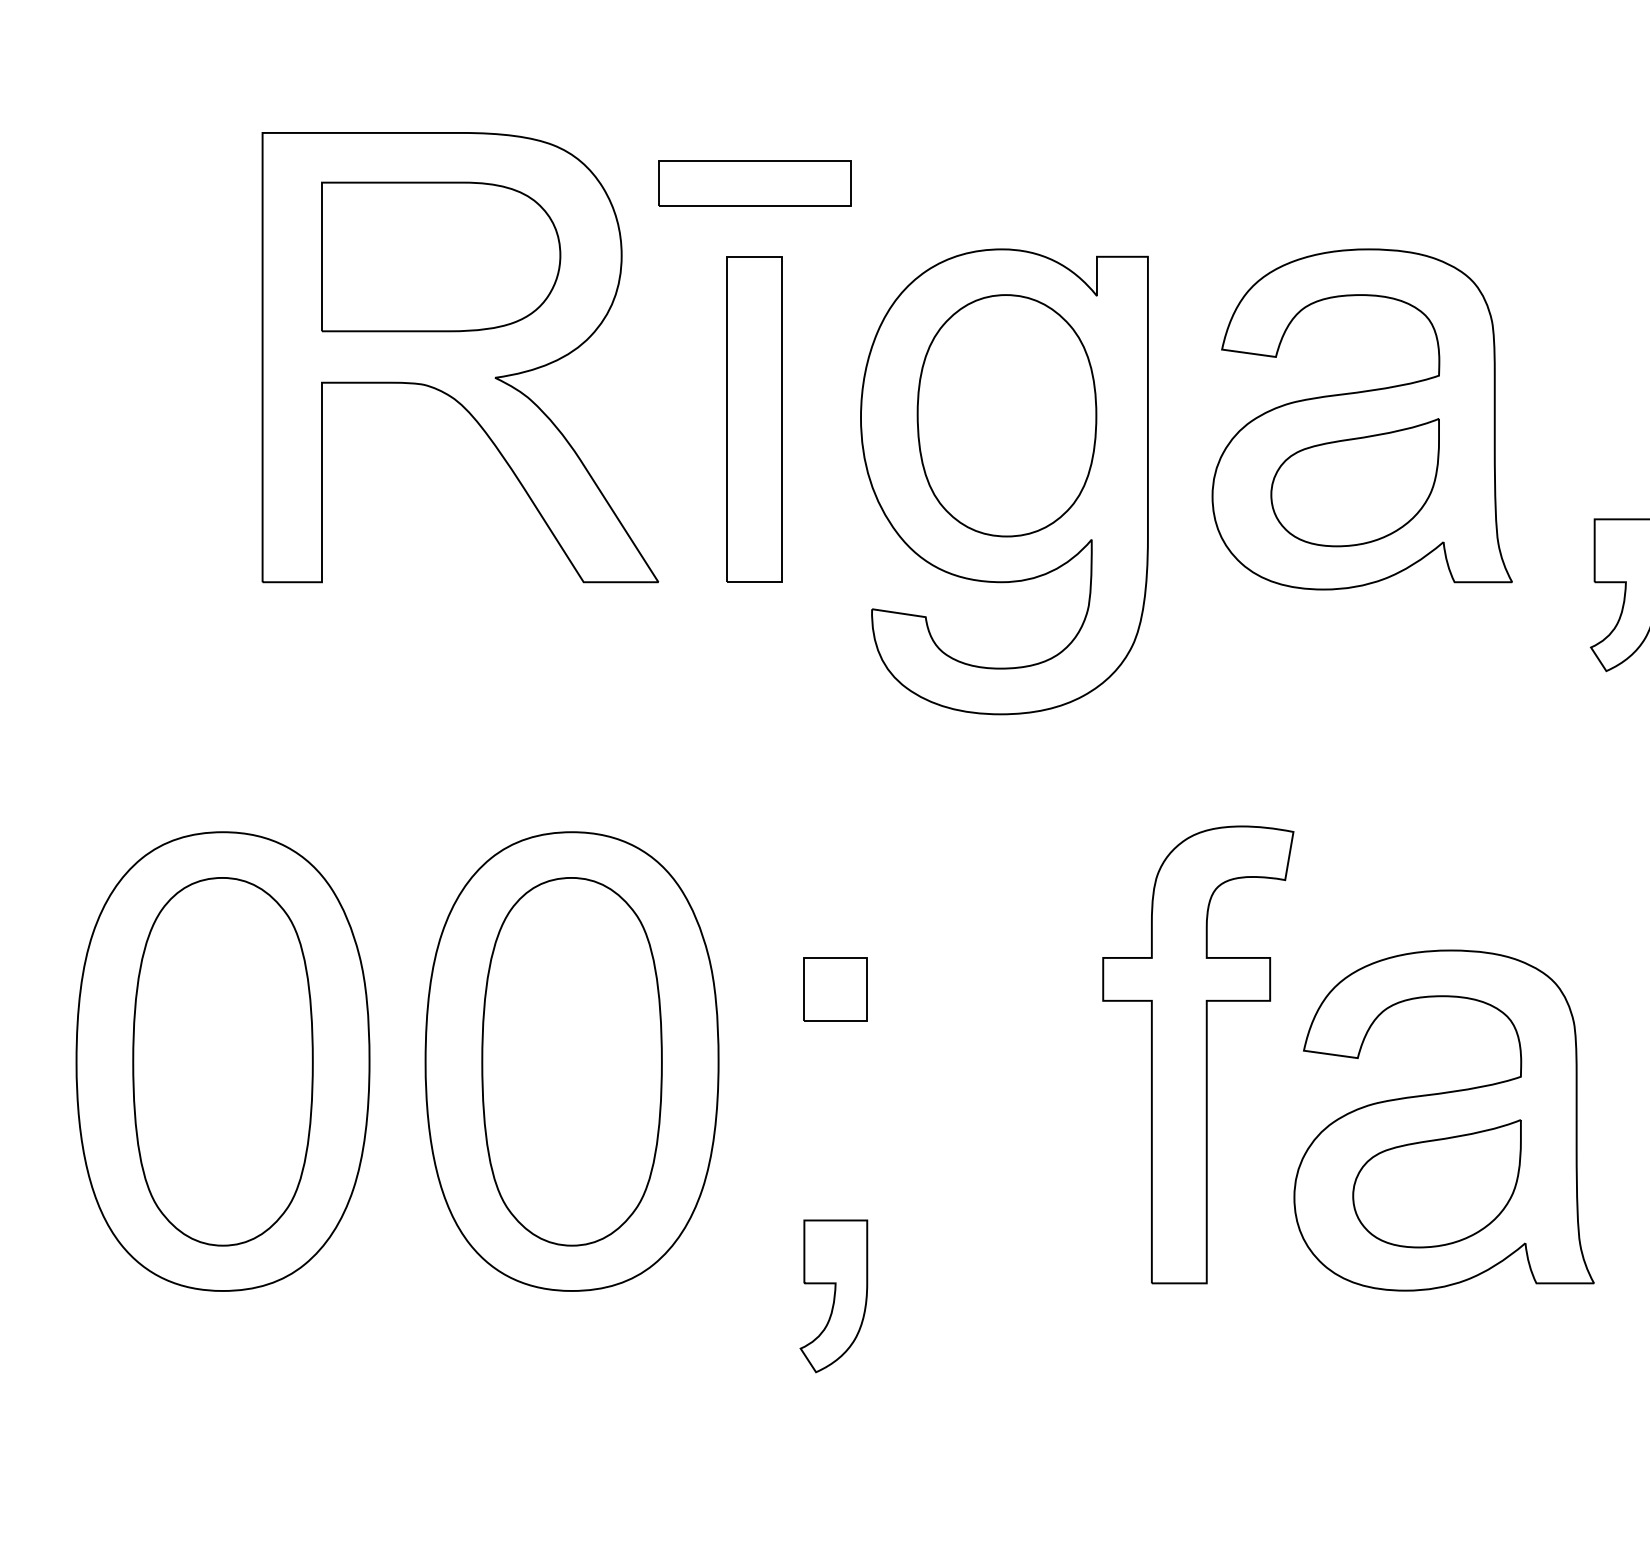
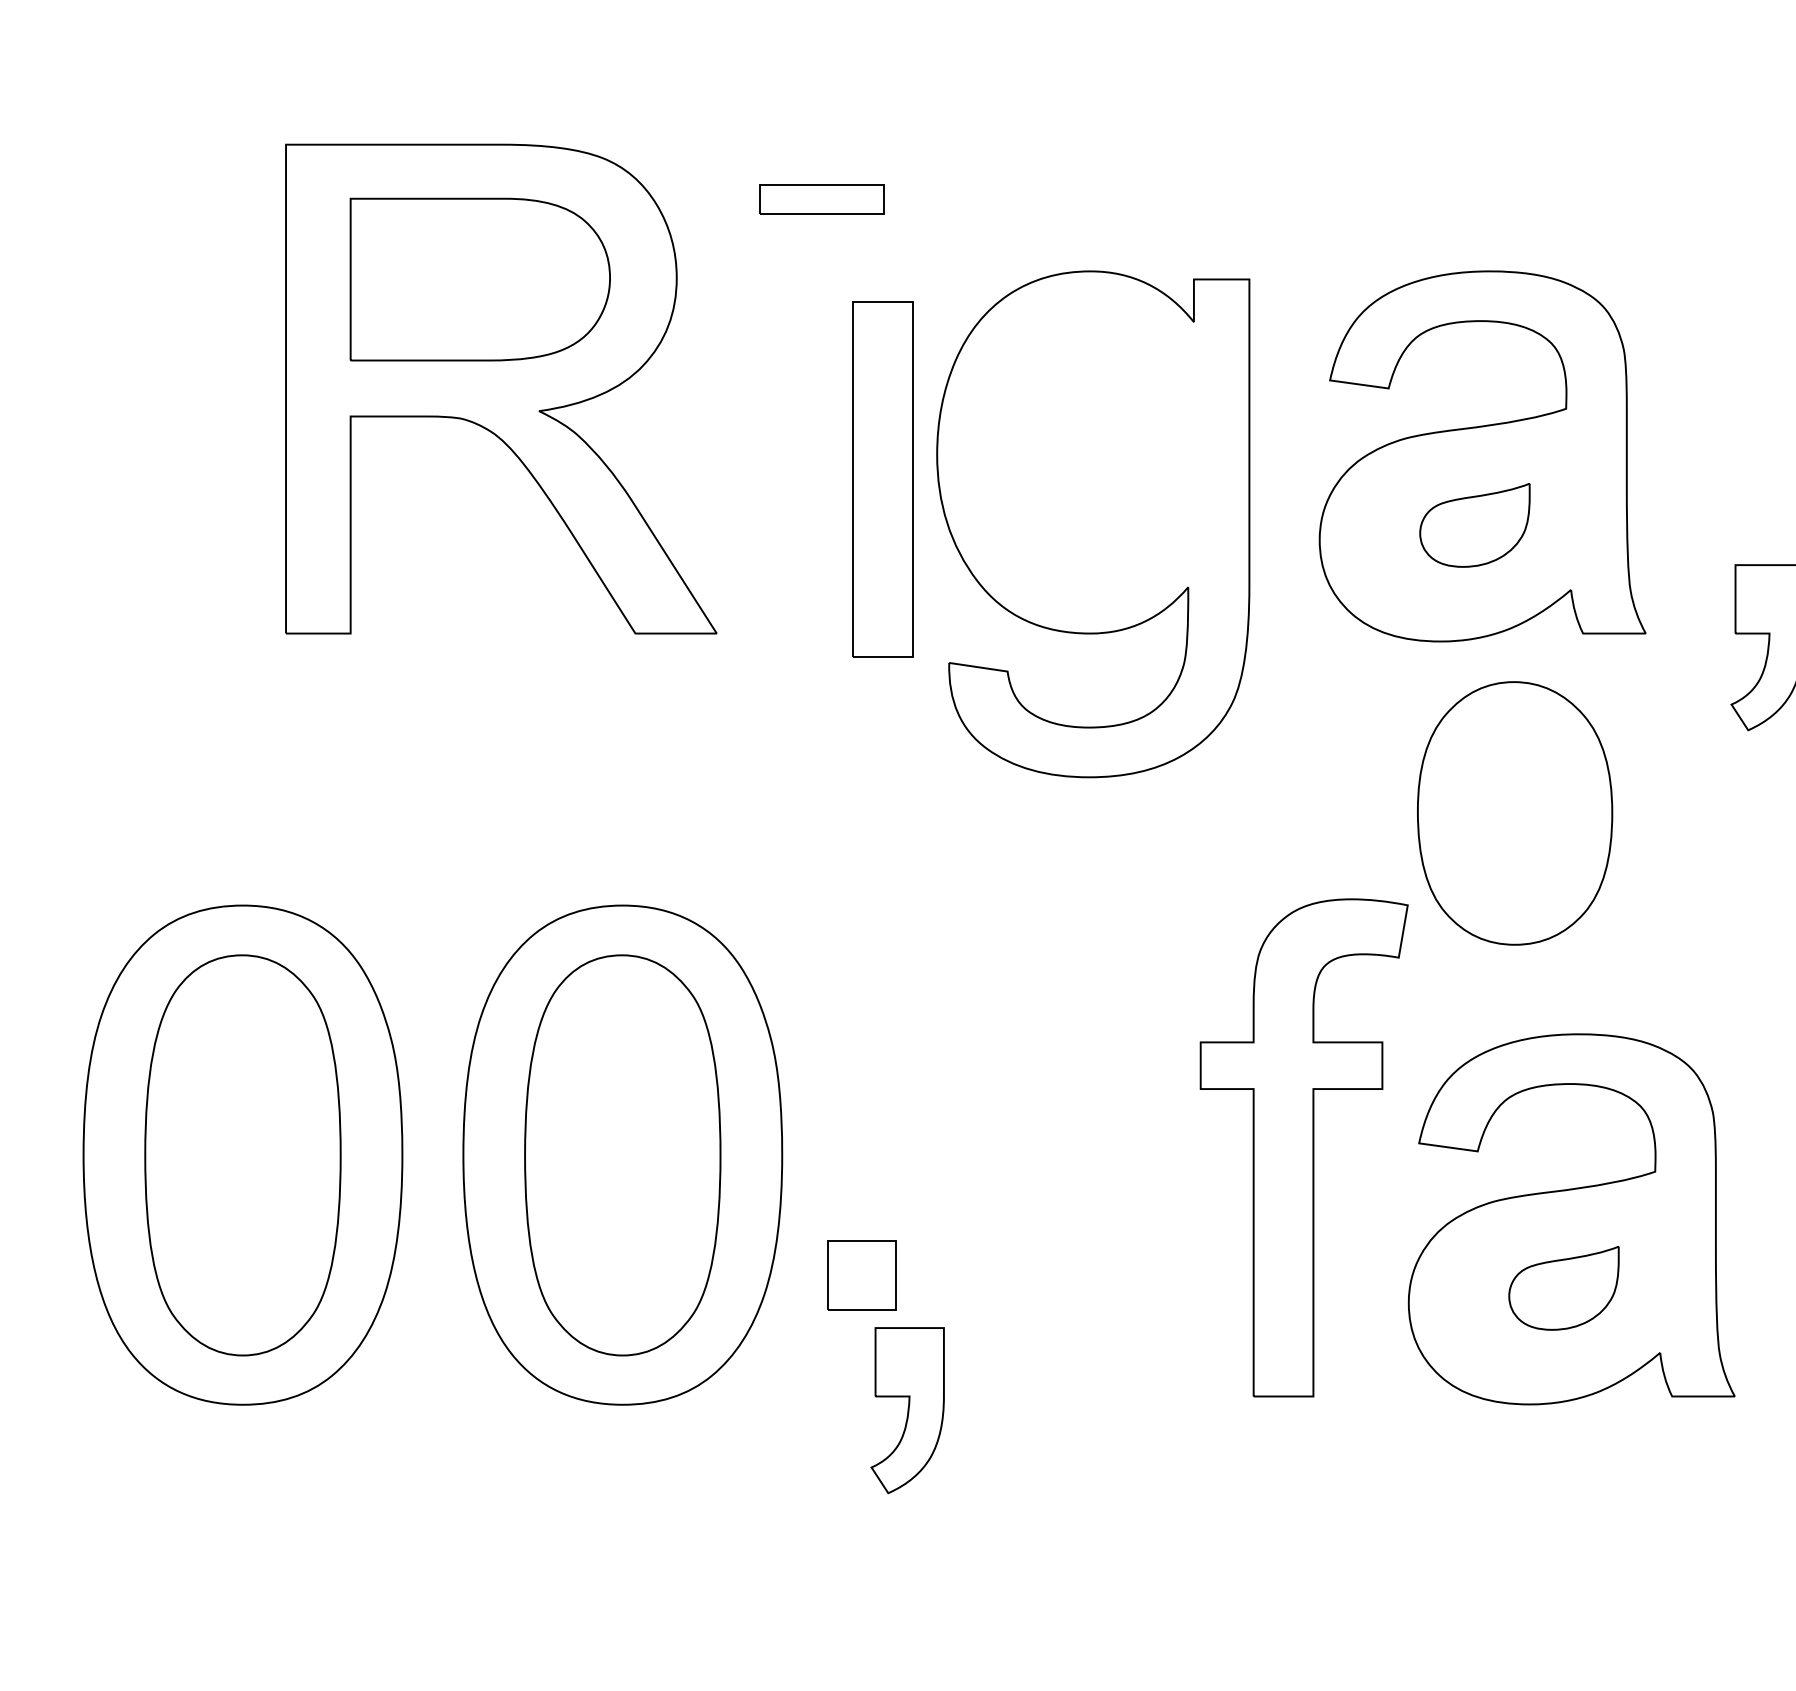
part: (754, 183) -> (821, 199), size x0.6
part: (1007, 415) -> (1515, 813), moved
part: (753, 419) -> (882, 479), moved
part: (1354, 482) -> (1474, 525), size x0.6
part: (835, 989) -> (861, 1275), moved
part: (1436, 1184) -> (1563, 1288), size x0.6

